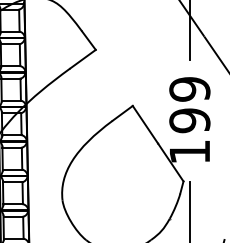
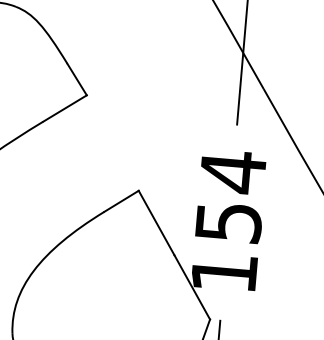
text: (189, 104) -> (230, 196), 199 -> 154

